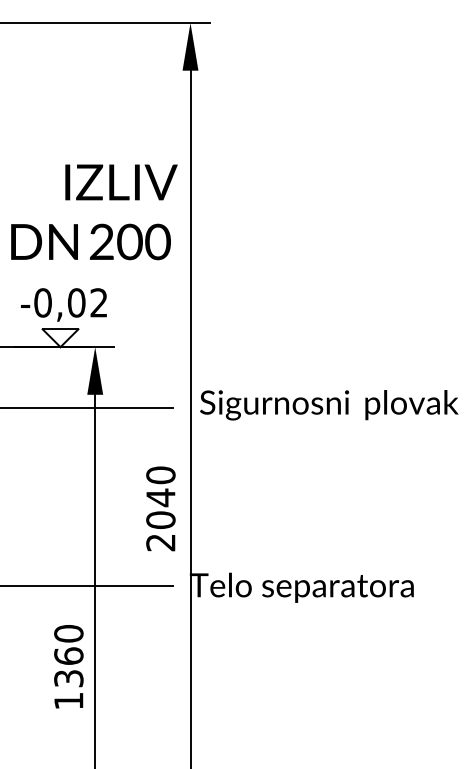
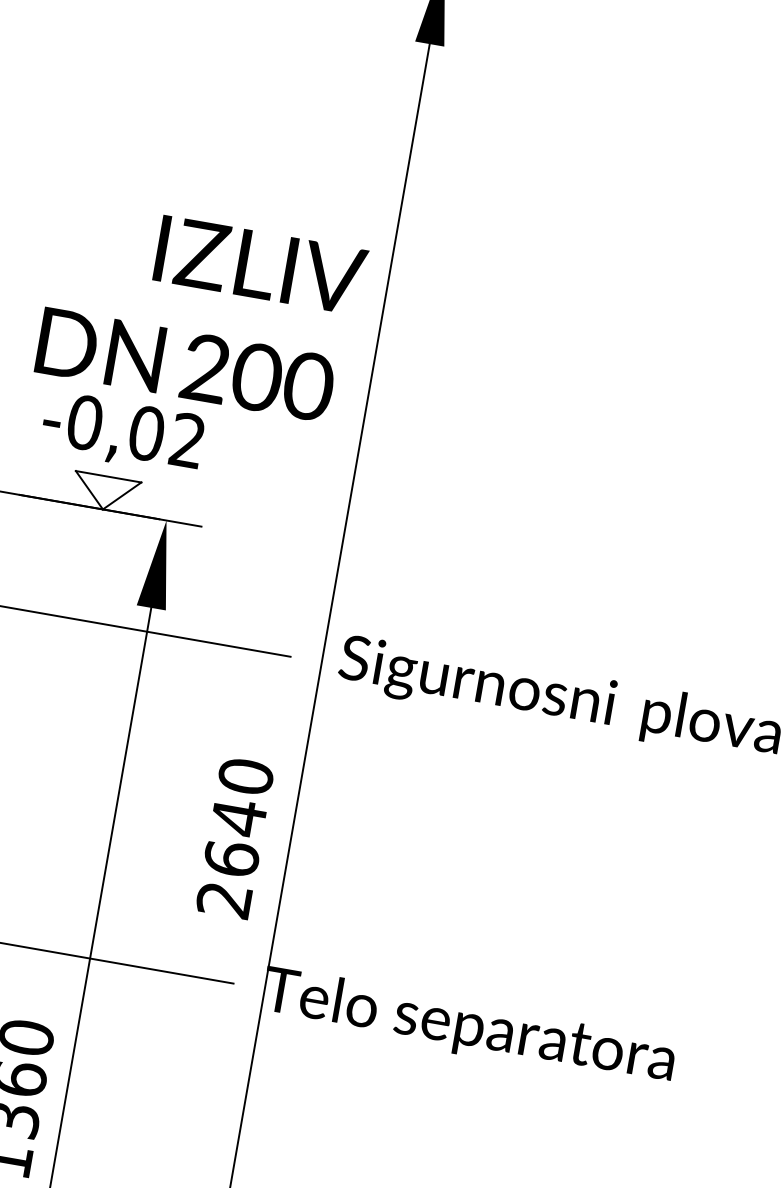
text: (94, 212) -> (201, 311), moved
text: (160, 519) -> (231, 857), 2040 -> 2640

